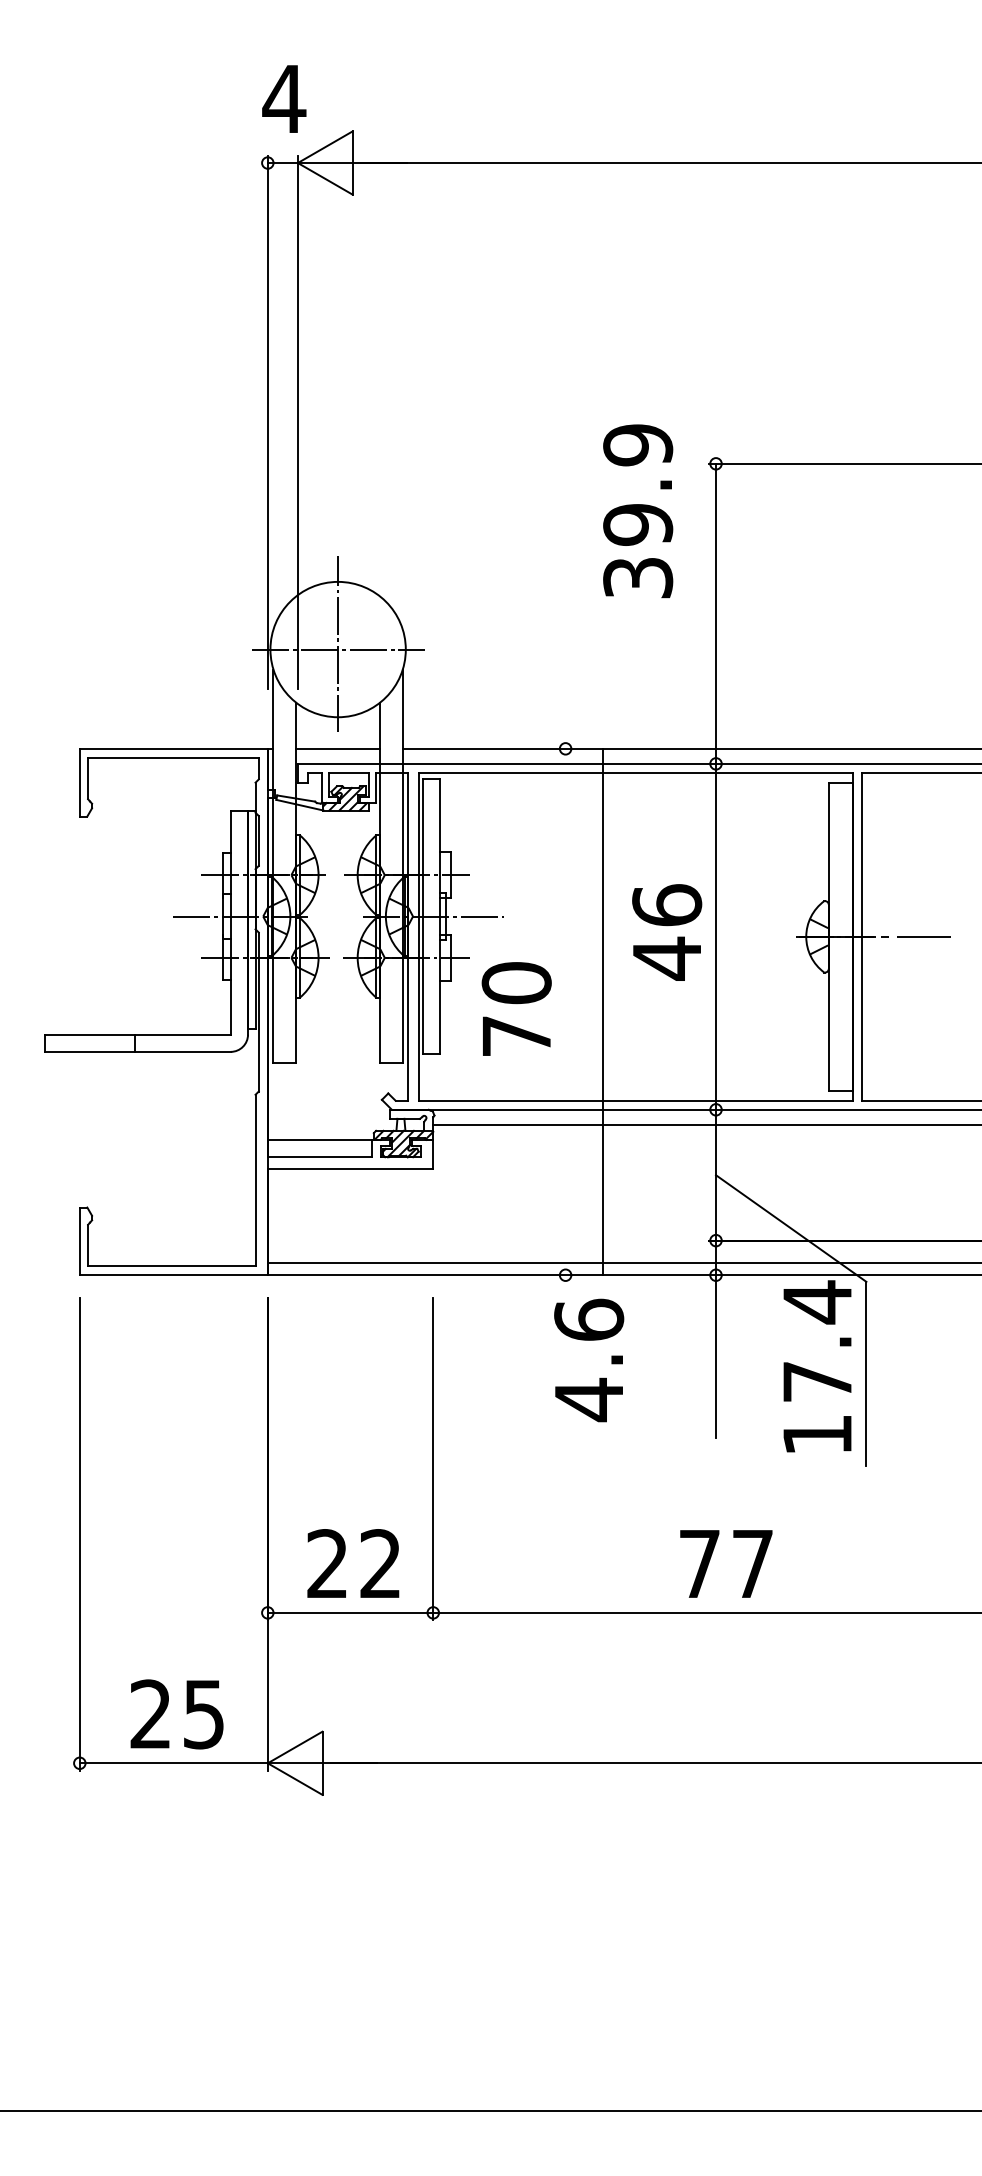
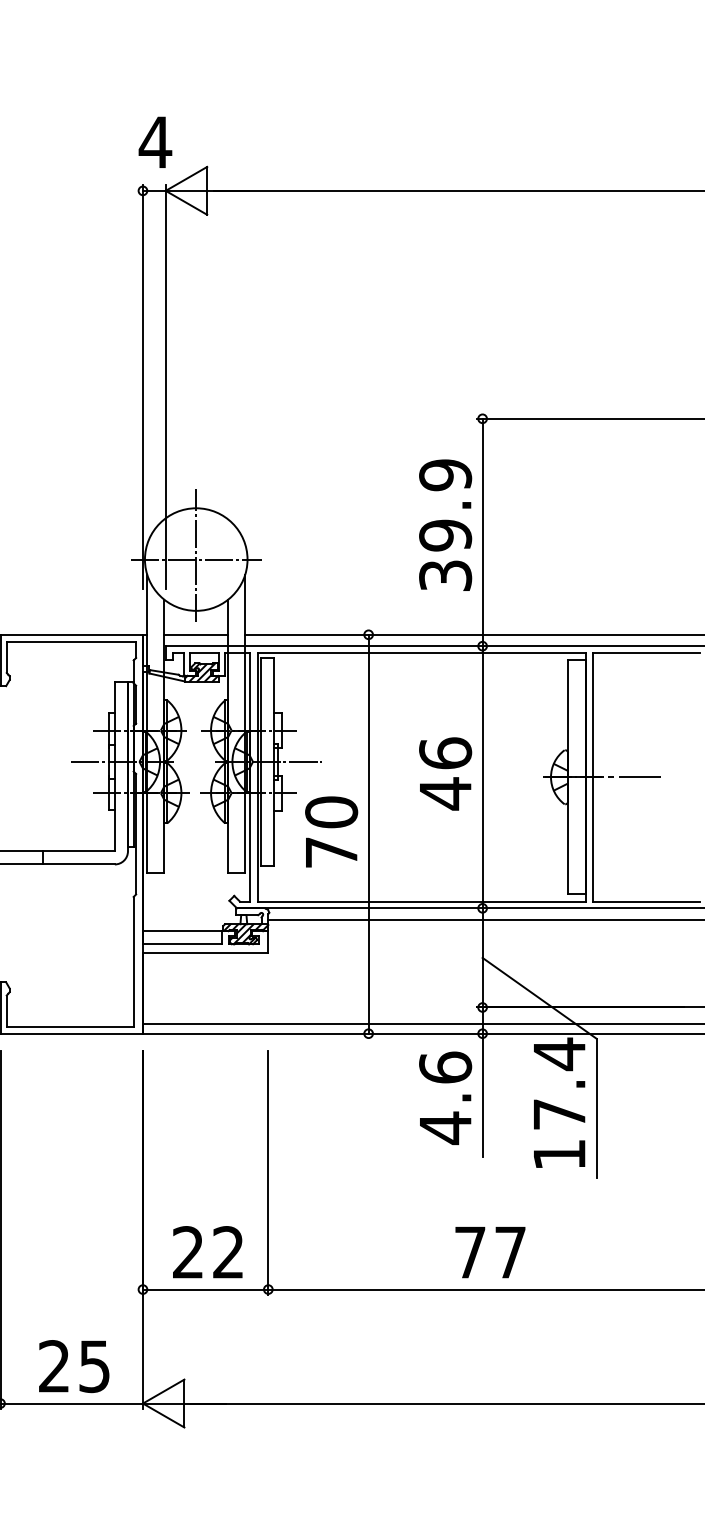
text: (638, 511) -> (445, 525), moved
line: (602, 1011) -> (368, 833), moved
text: (589, 1360) -> (445, 1098), moved

